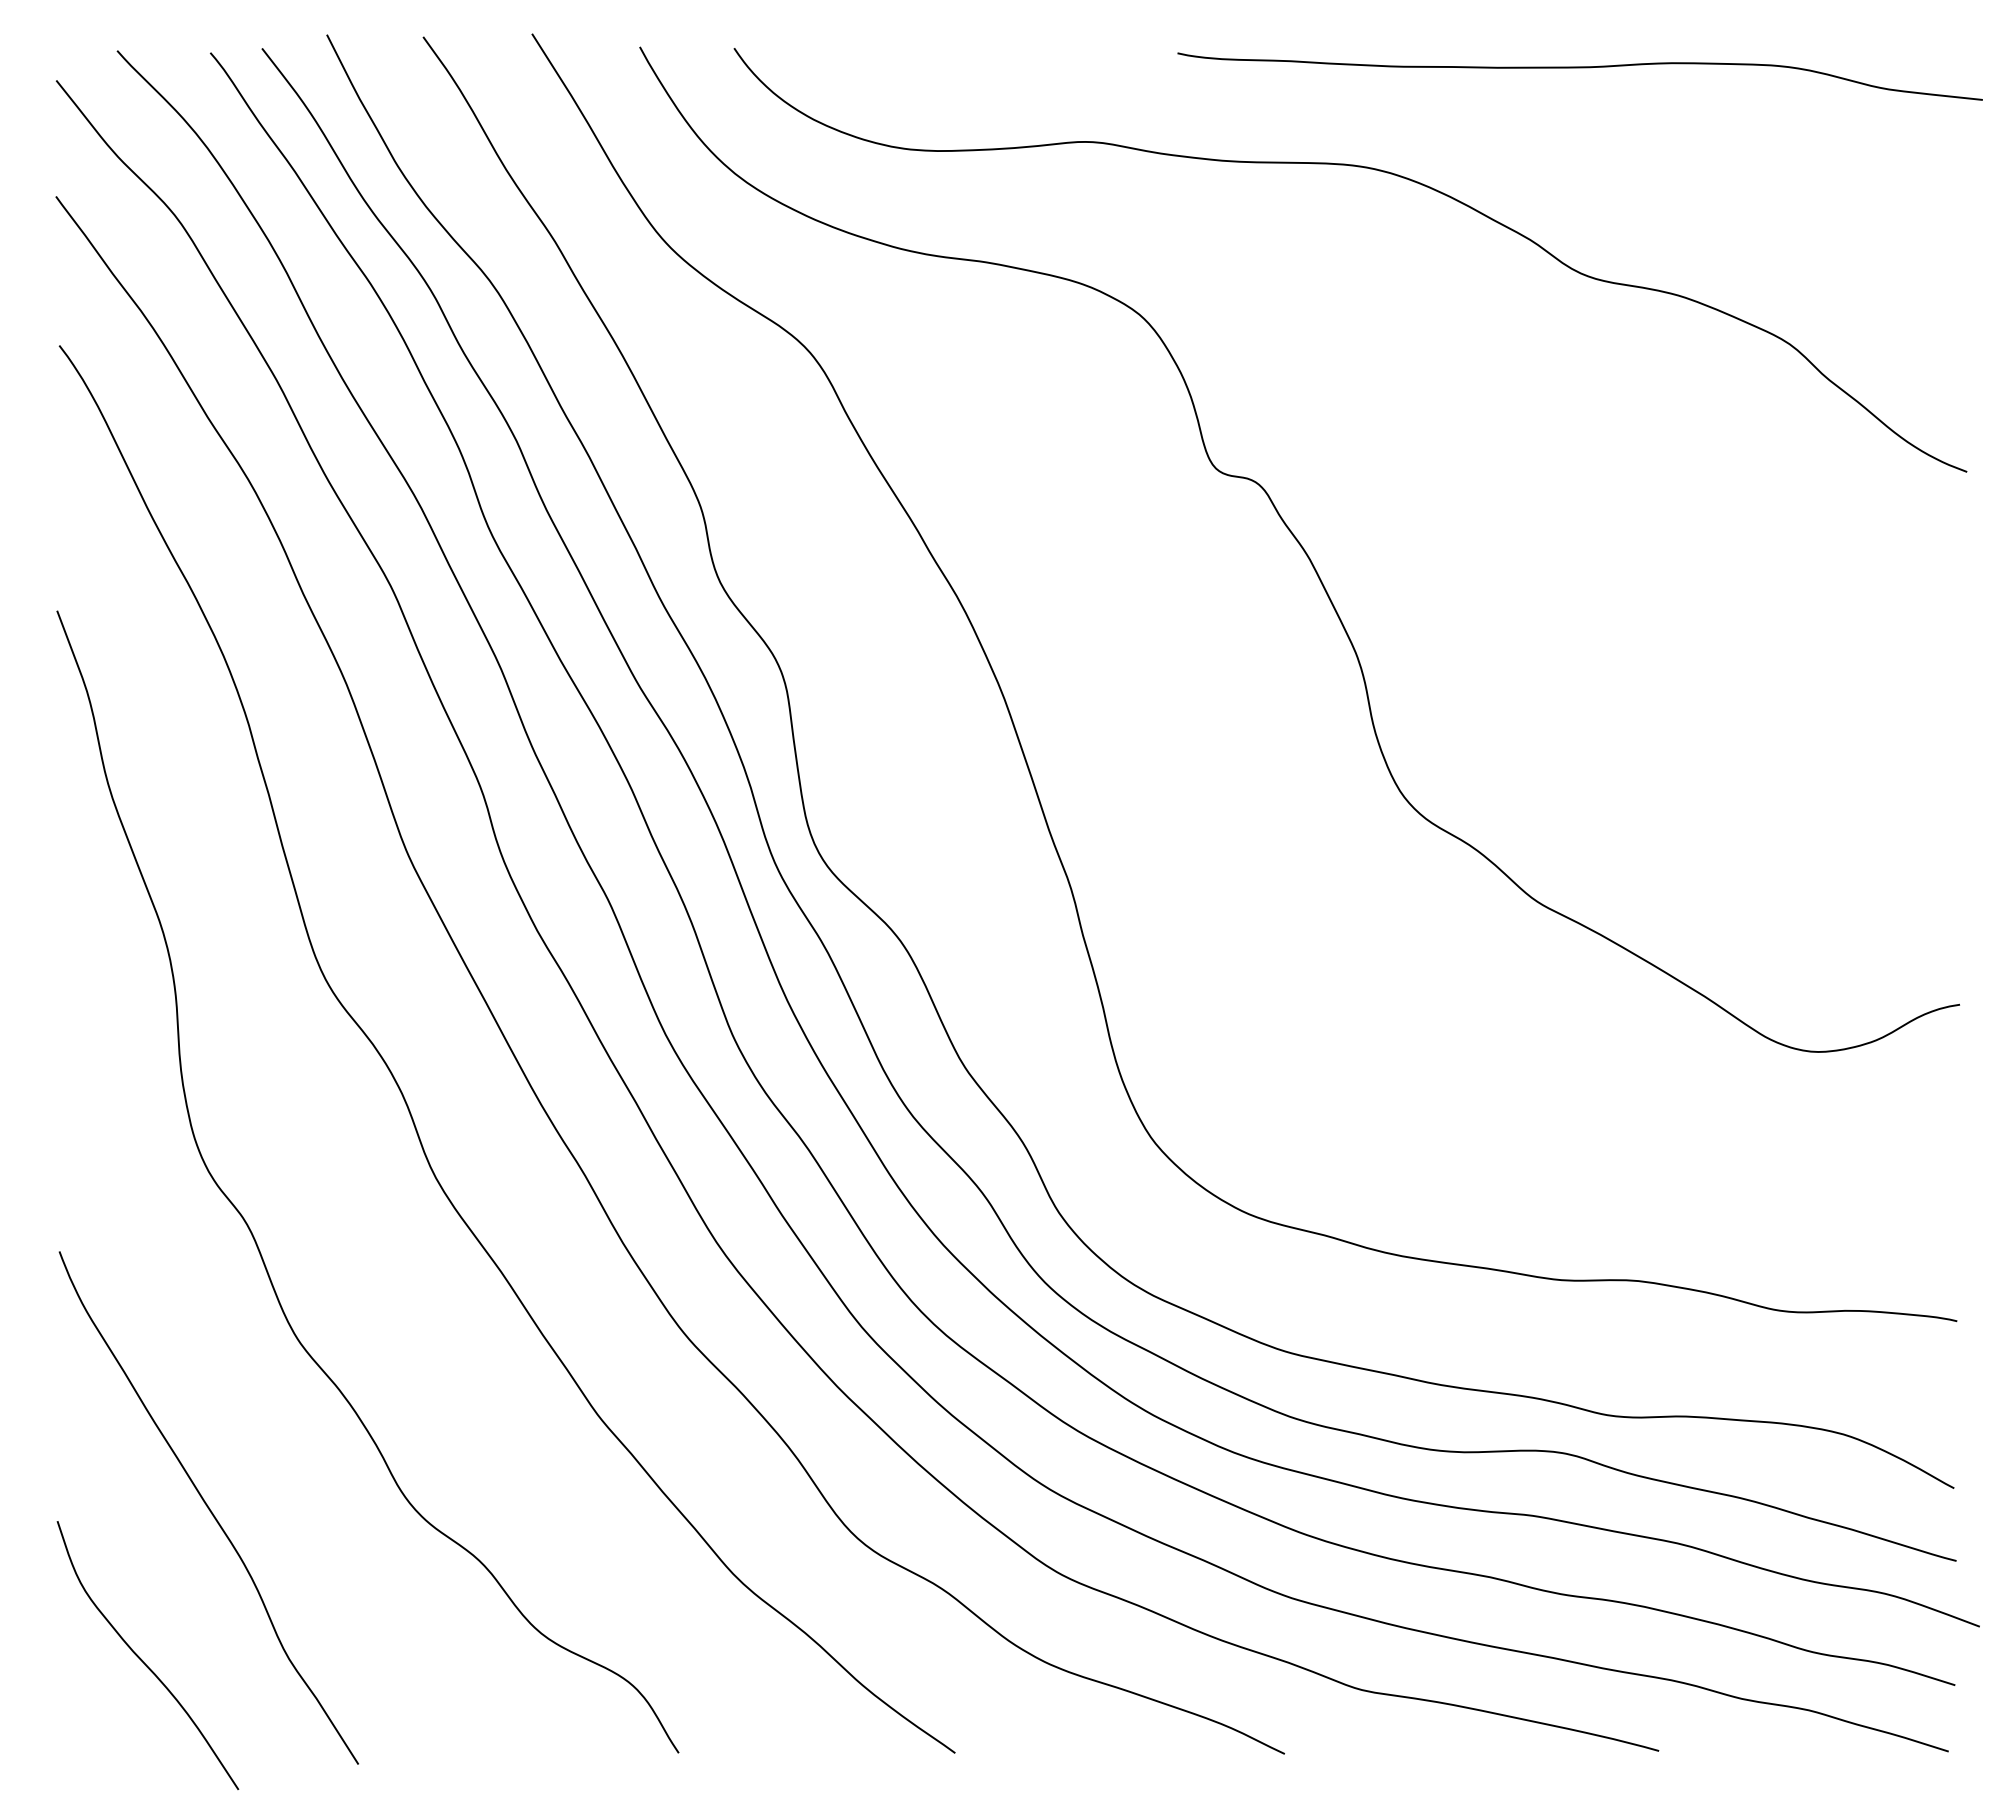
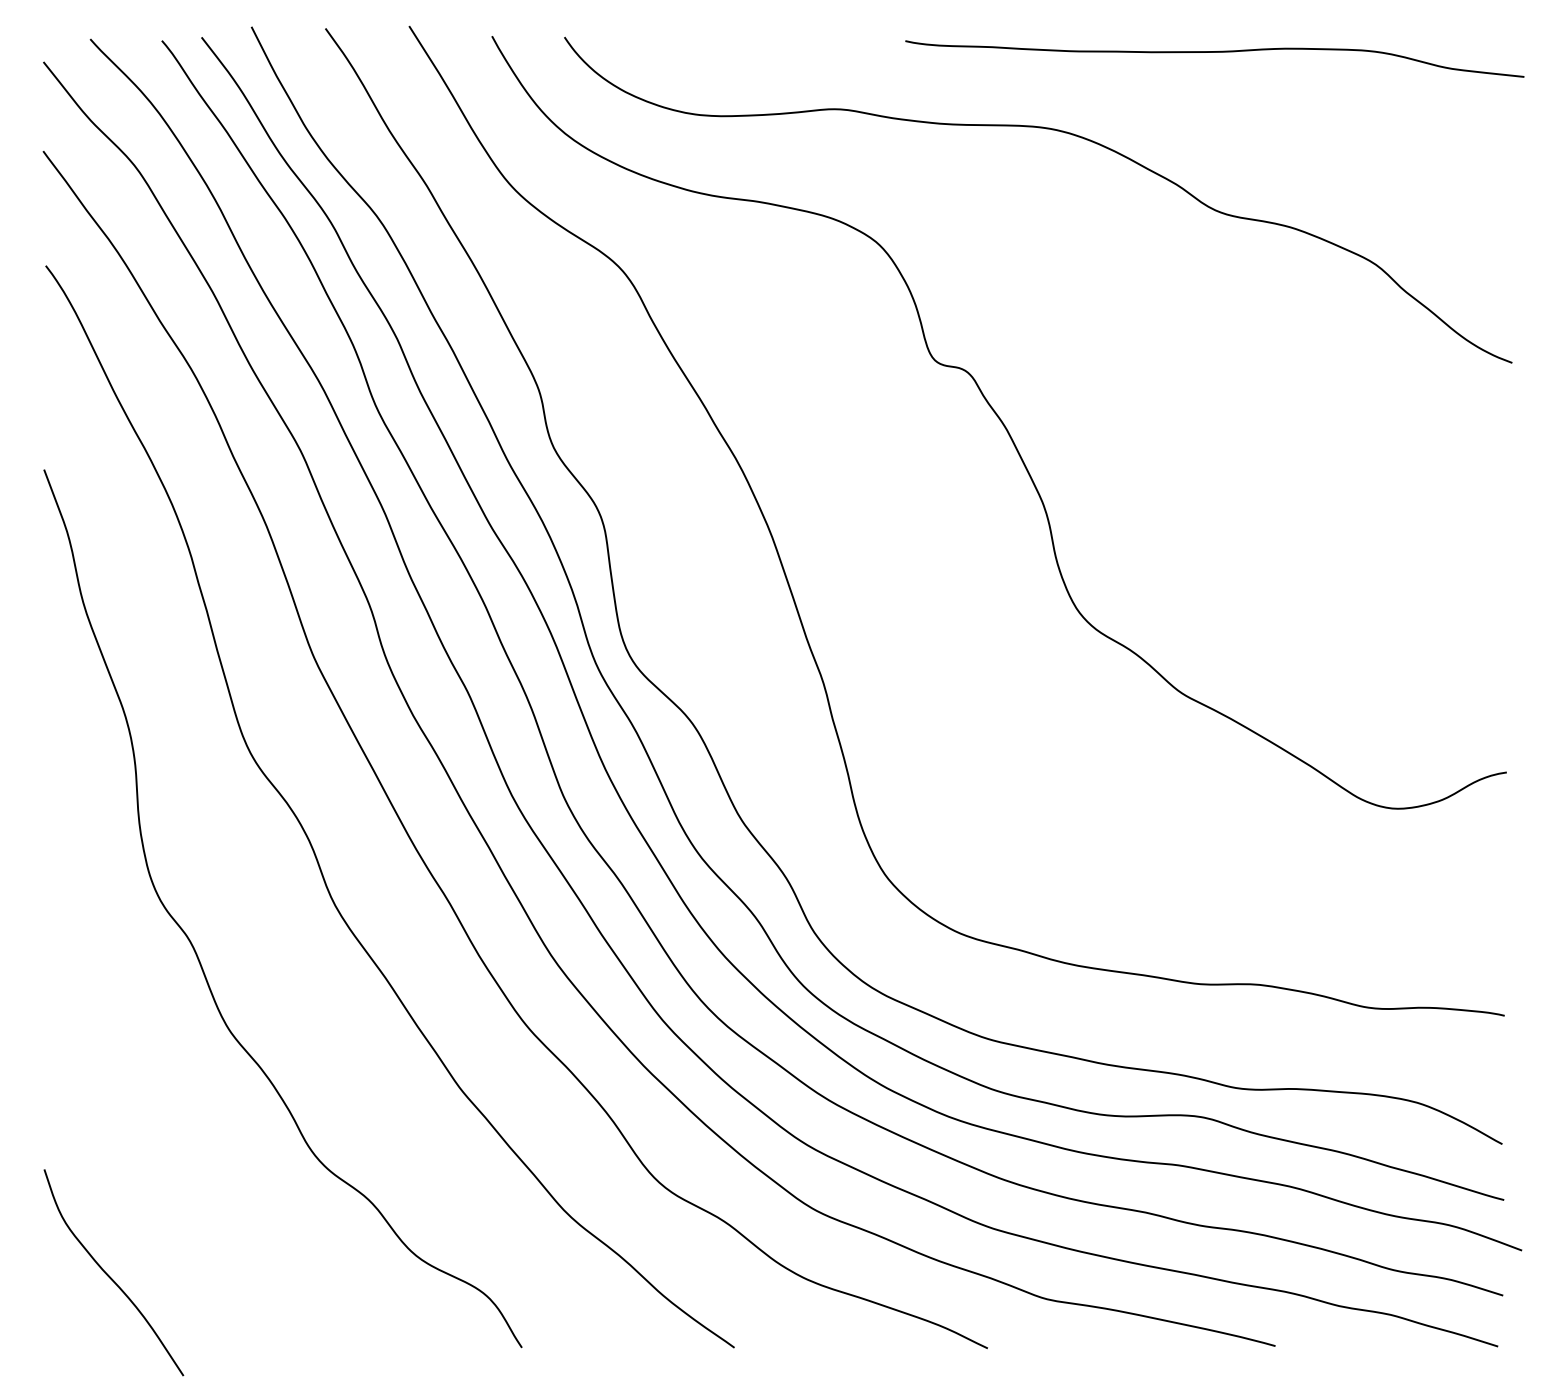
curve: (208, 1507) -> (160, 1158), removed

